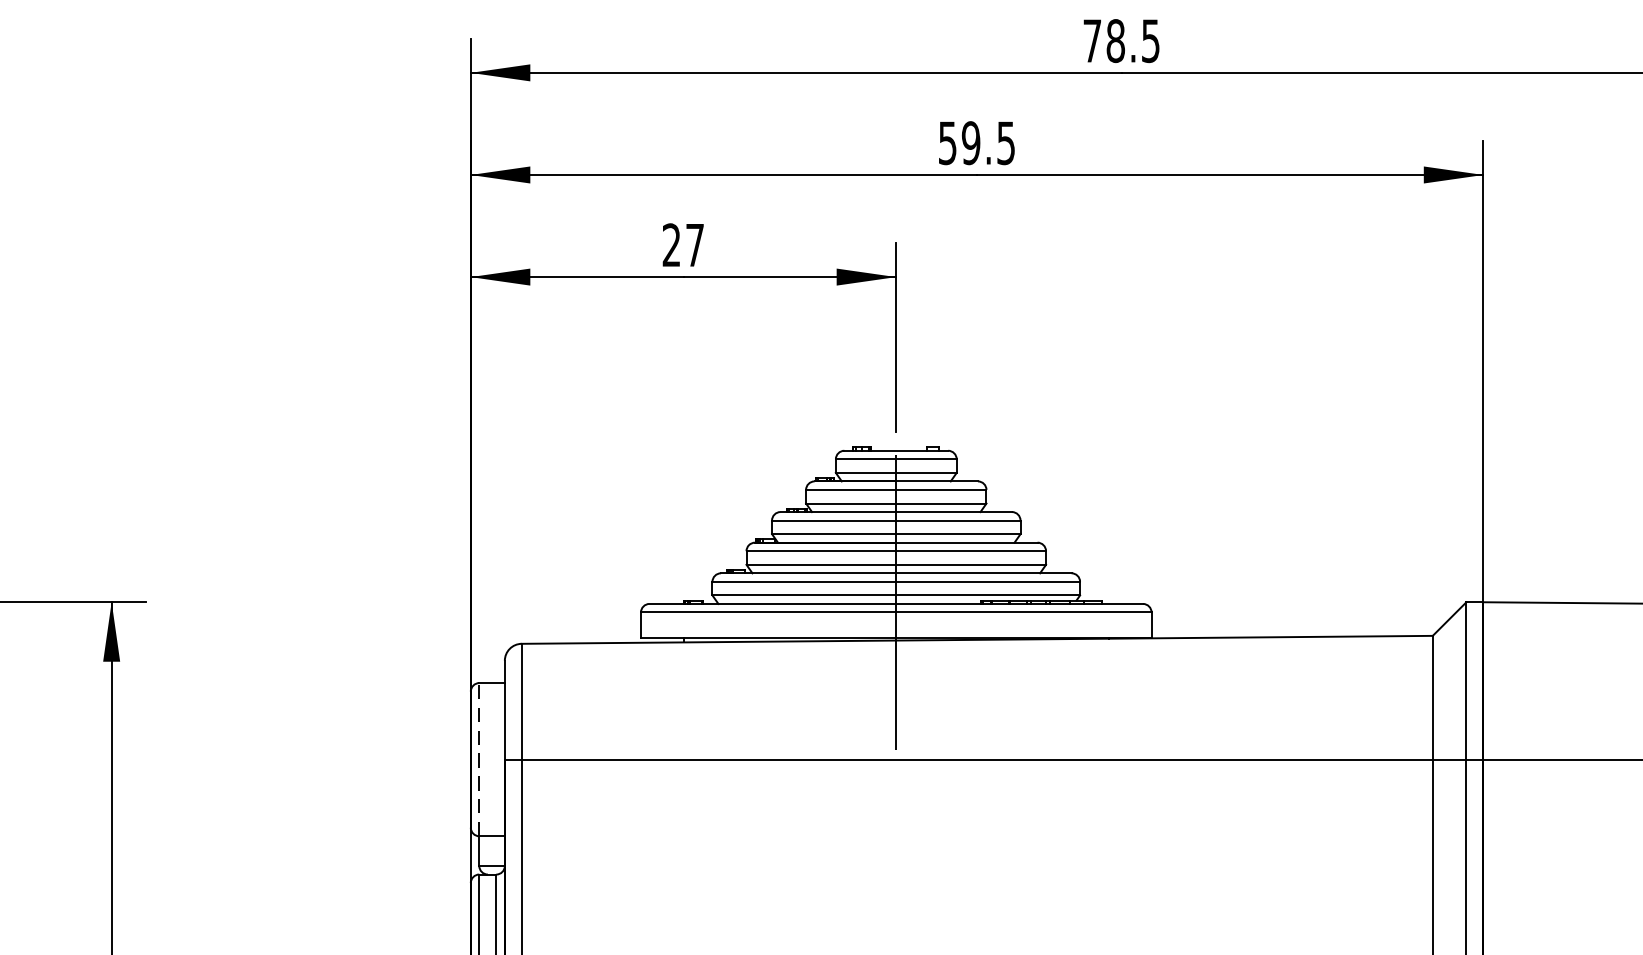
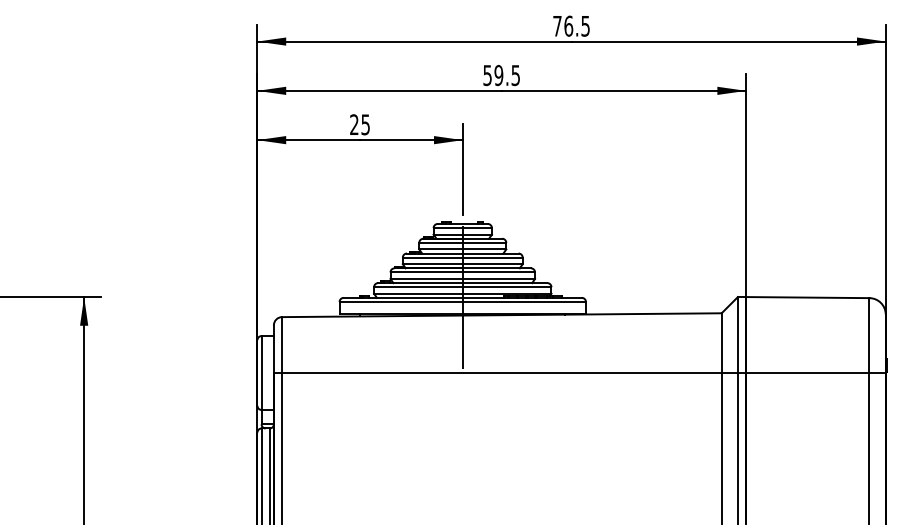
text: (1115, 39) -> (568, 25), 78.5 -> 76.5
text: (694, 244) -> (365, 124), 27 -> 25
line: (479, 760) -> (261, 373), dashed -> solid

